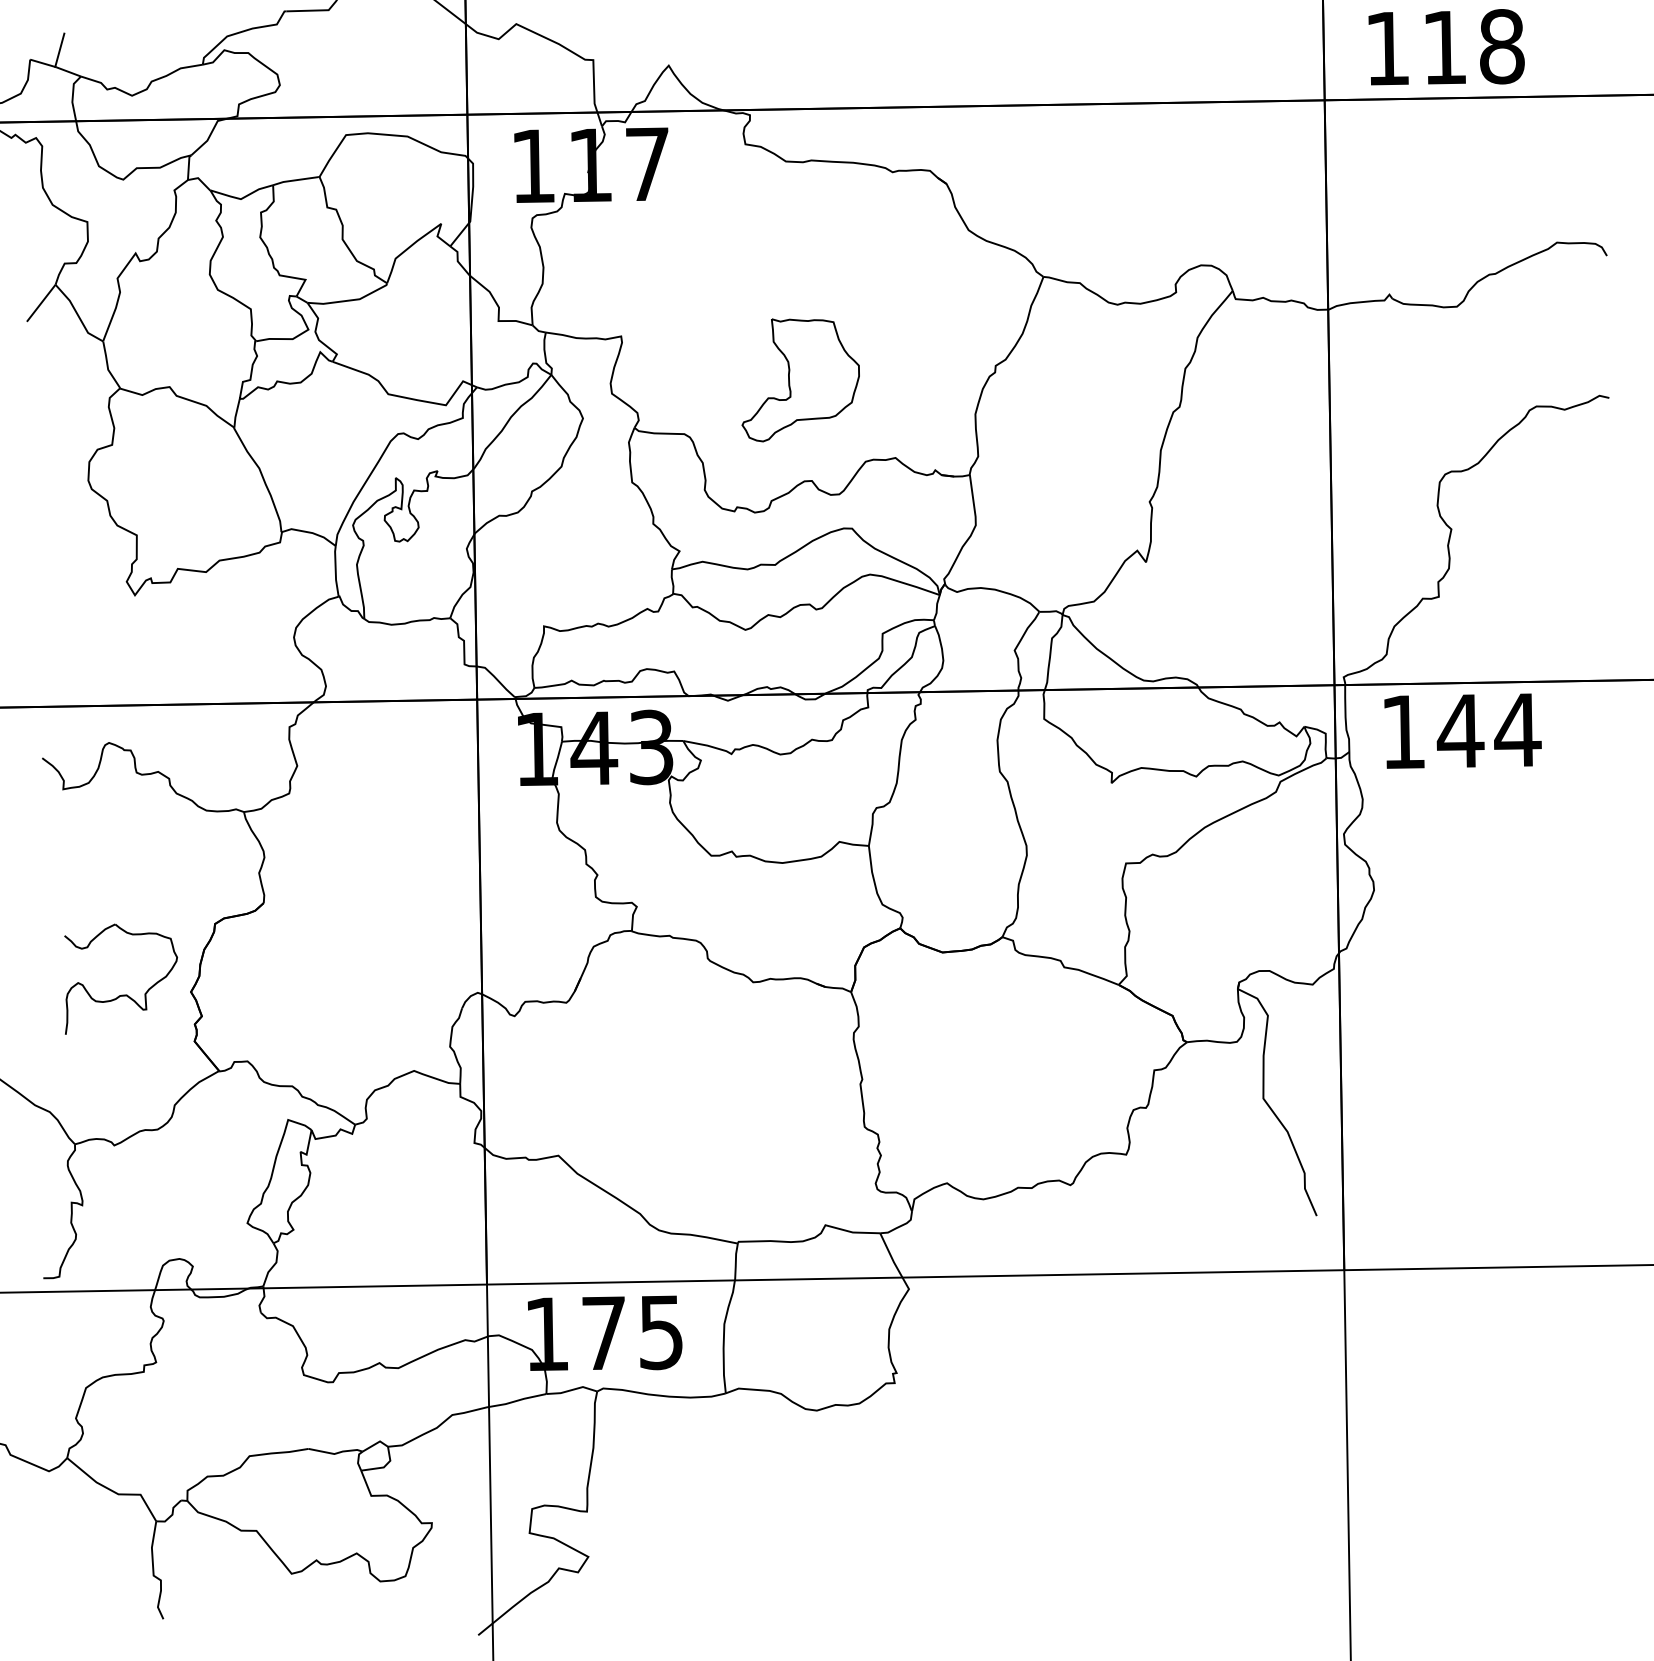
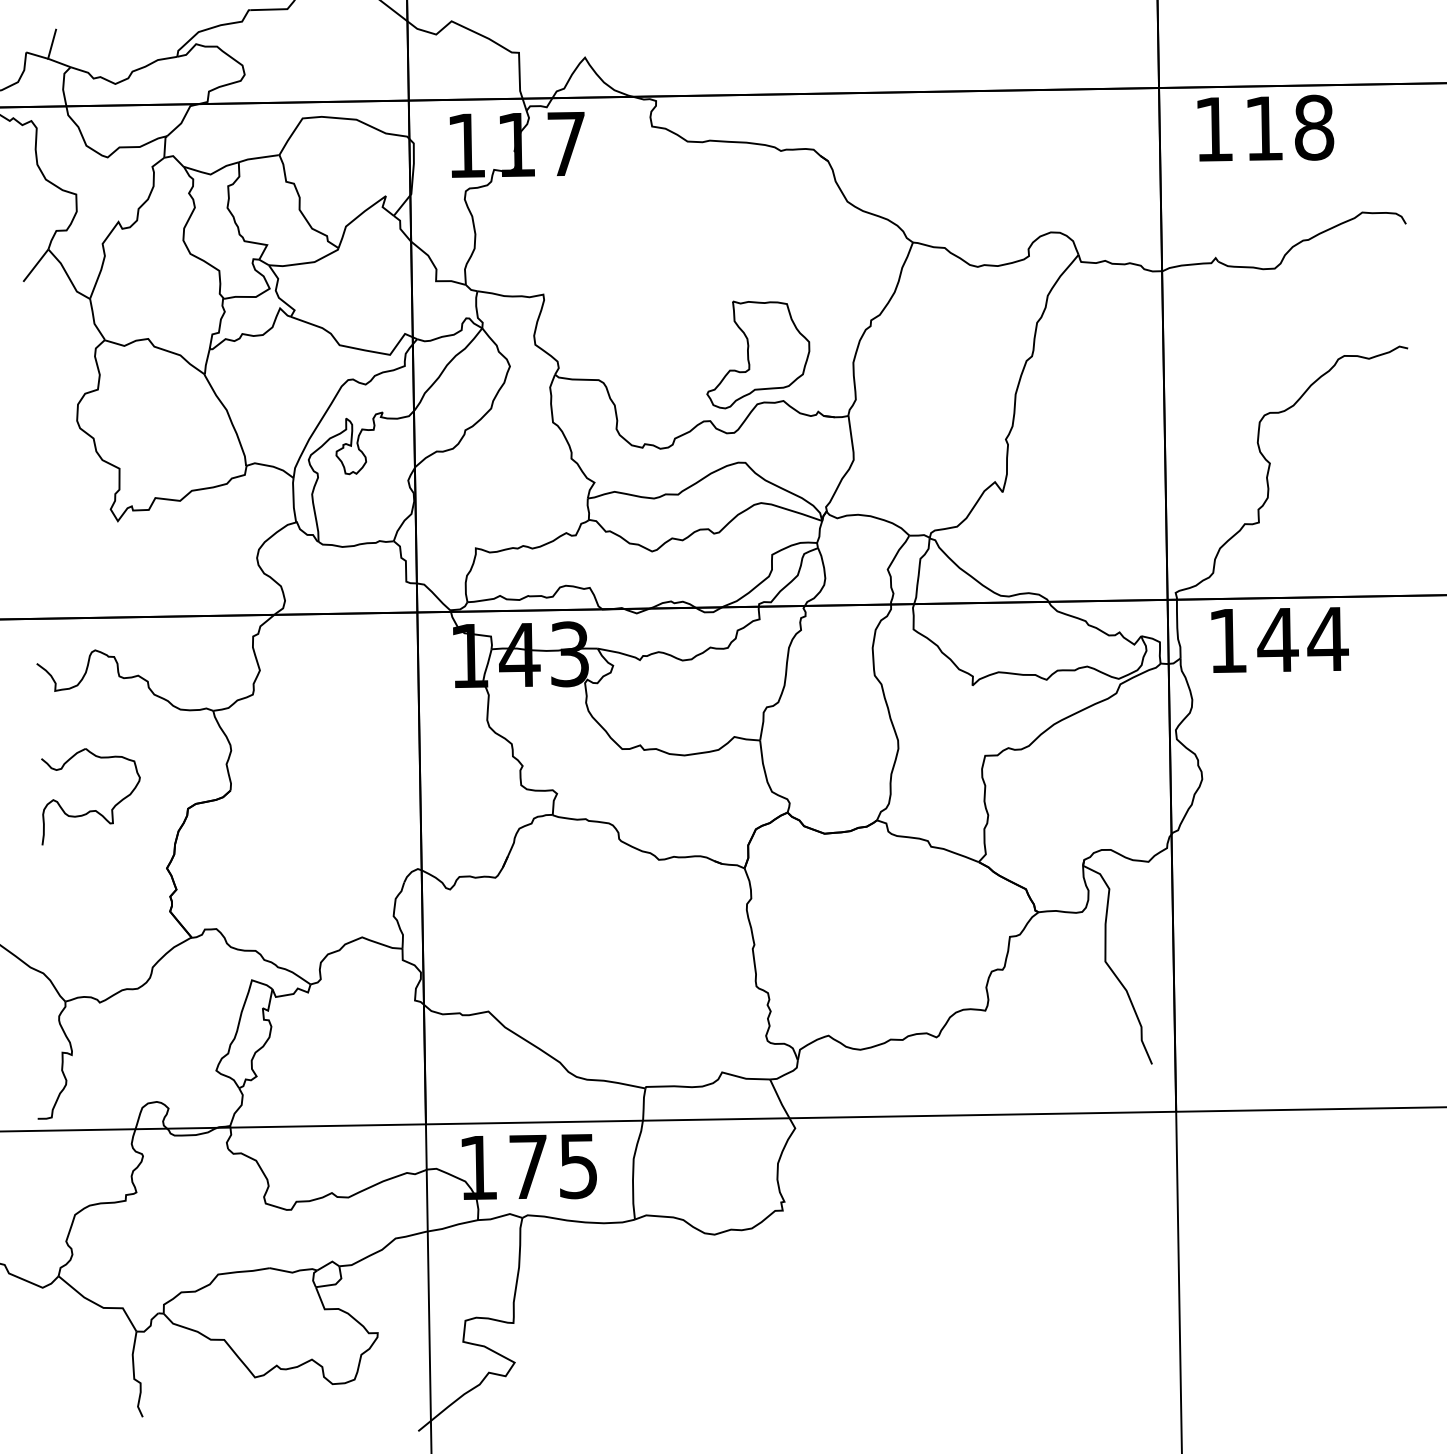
text: (1446, 47) -> (1265, 128), moved
part: (800, 380) -> (758, 355), moved
part: (121, 994) -> (91, 810), moved

